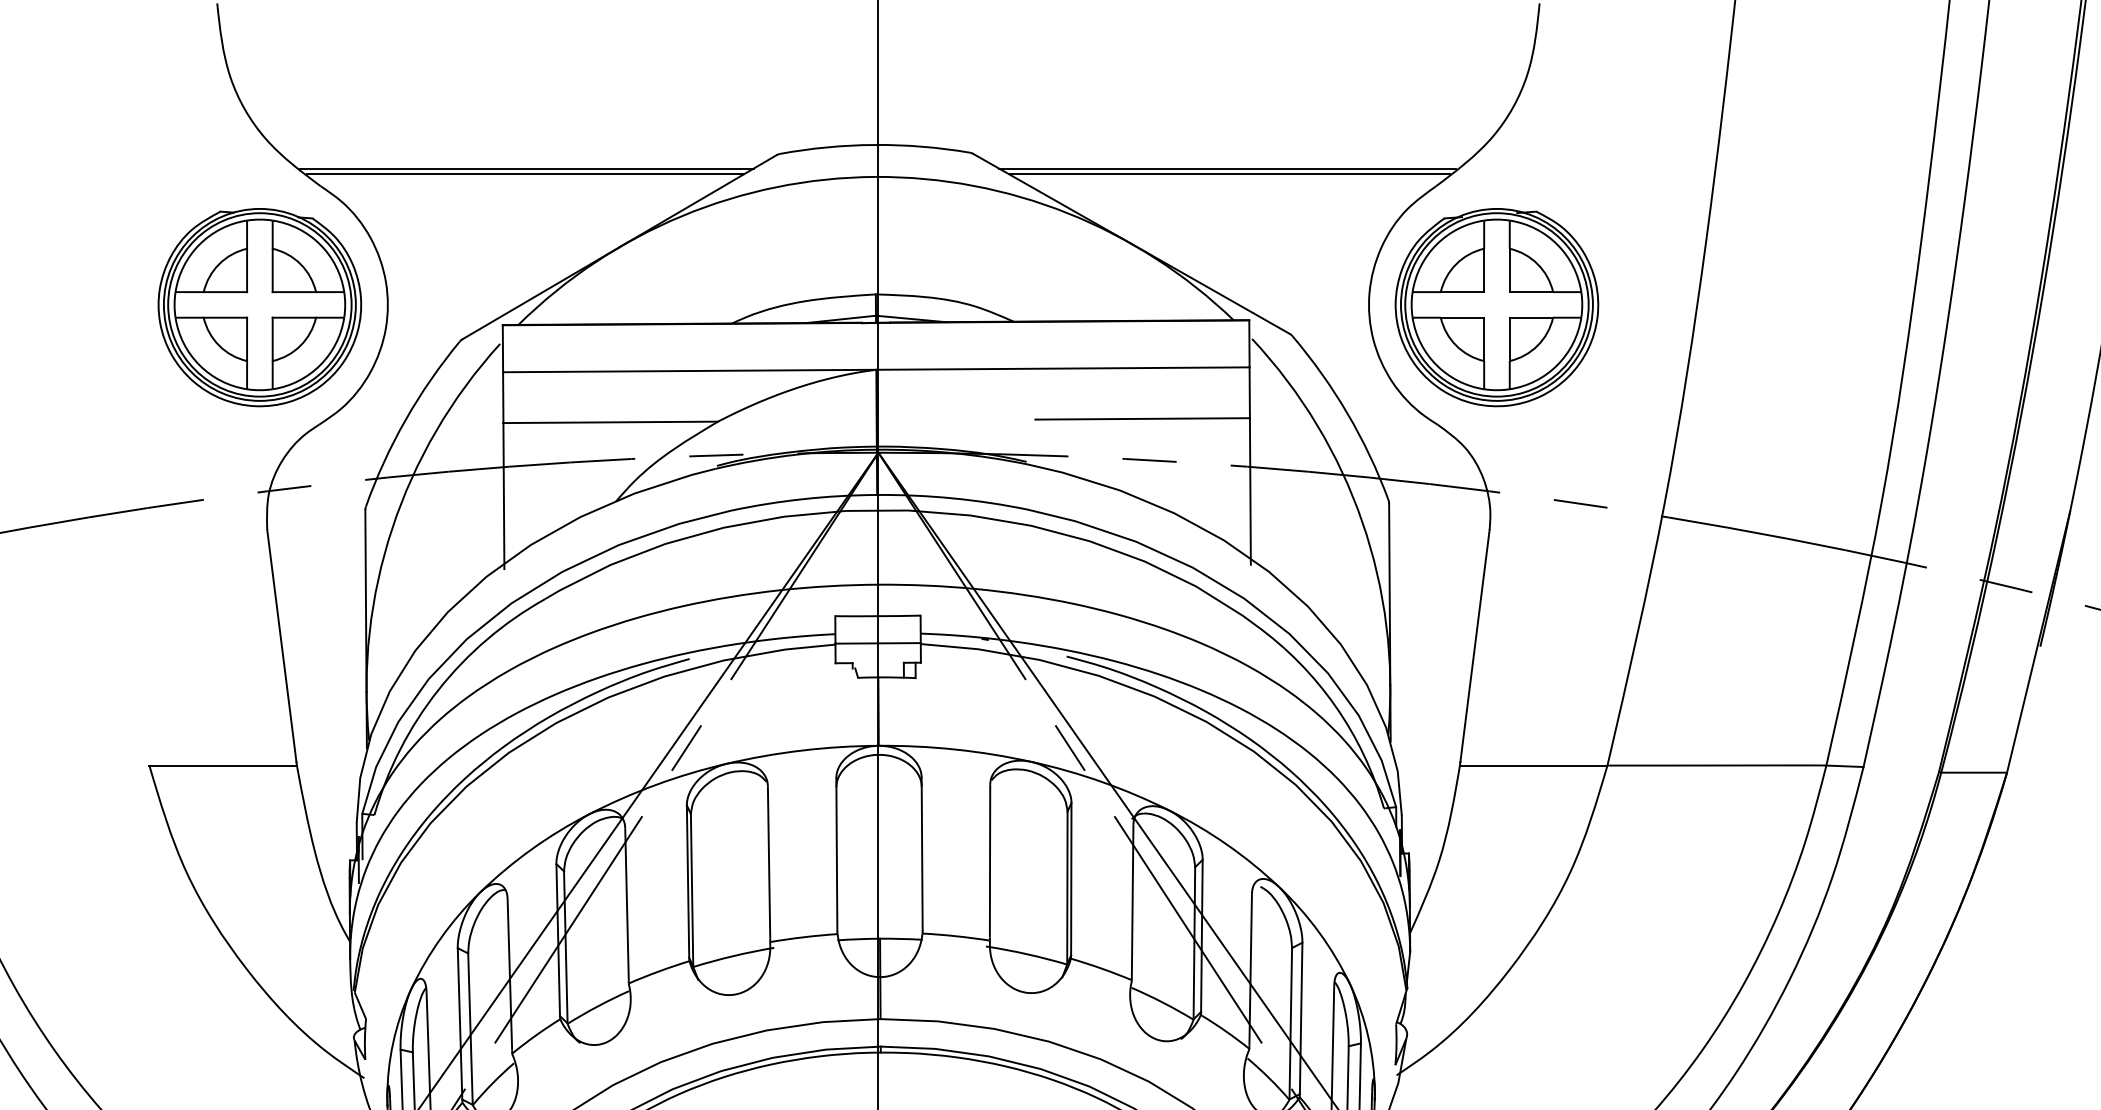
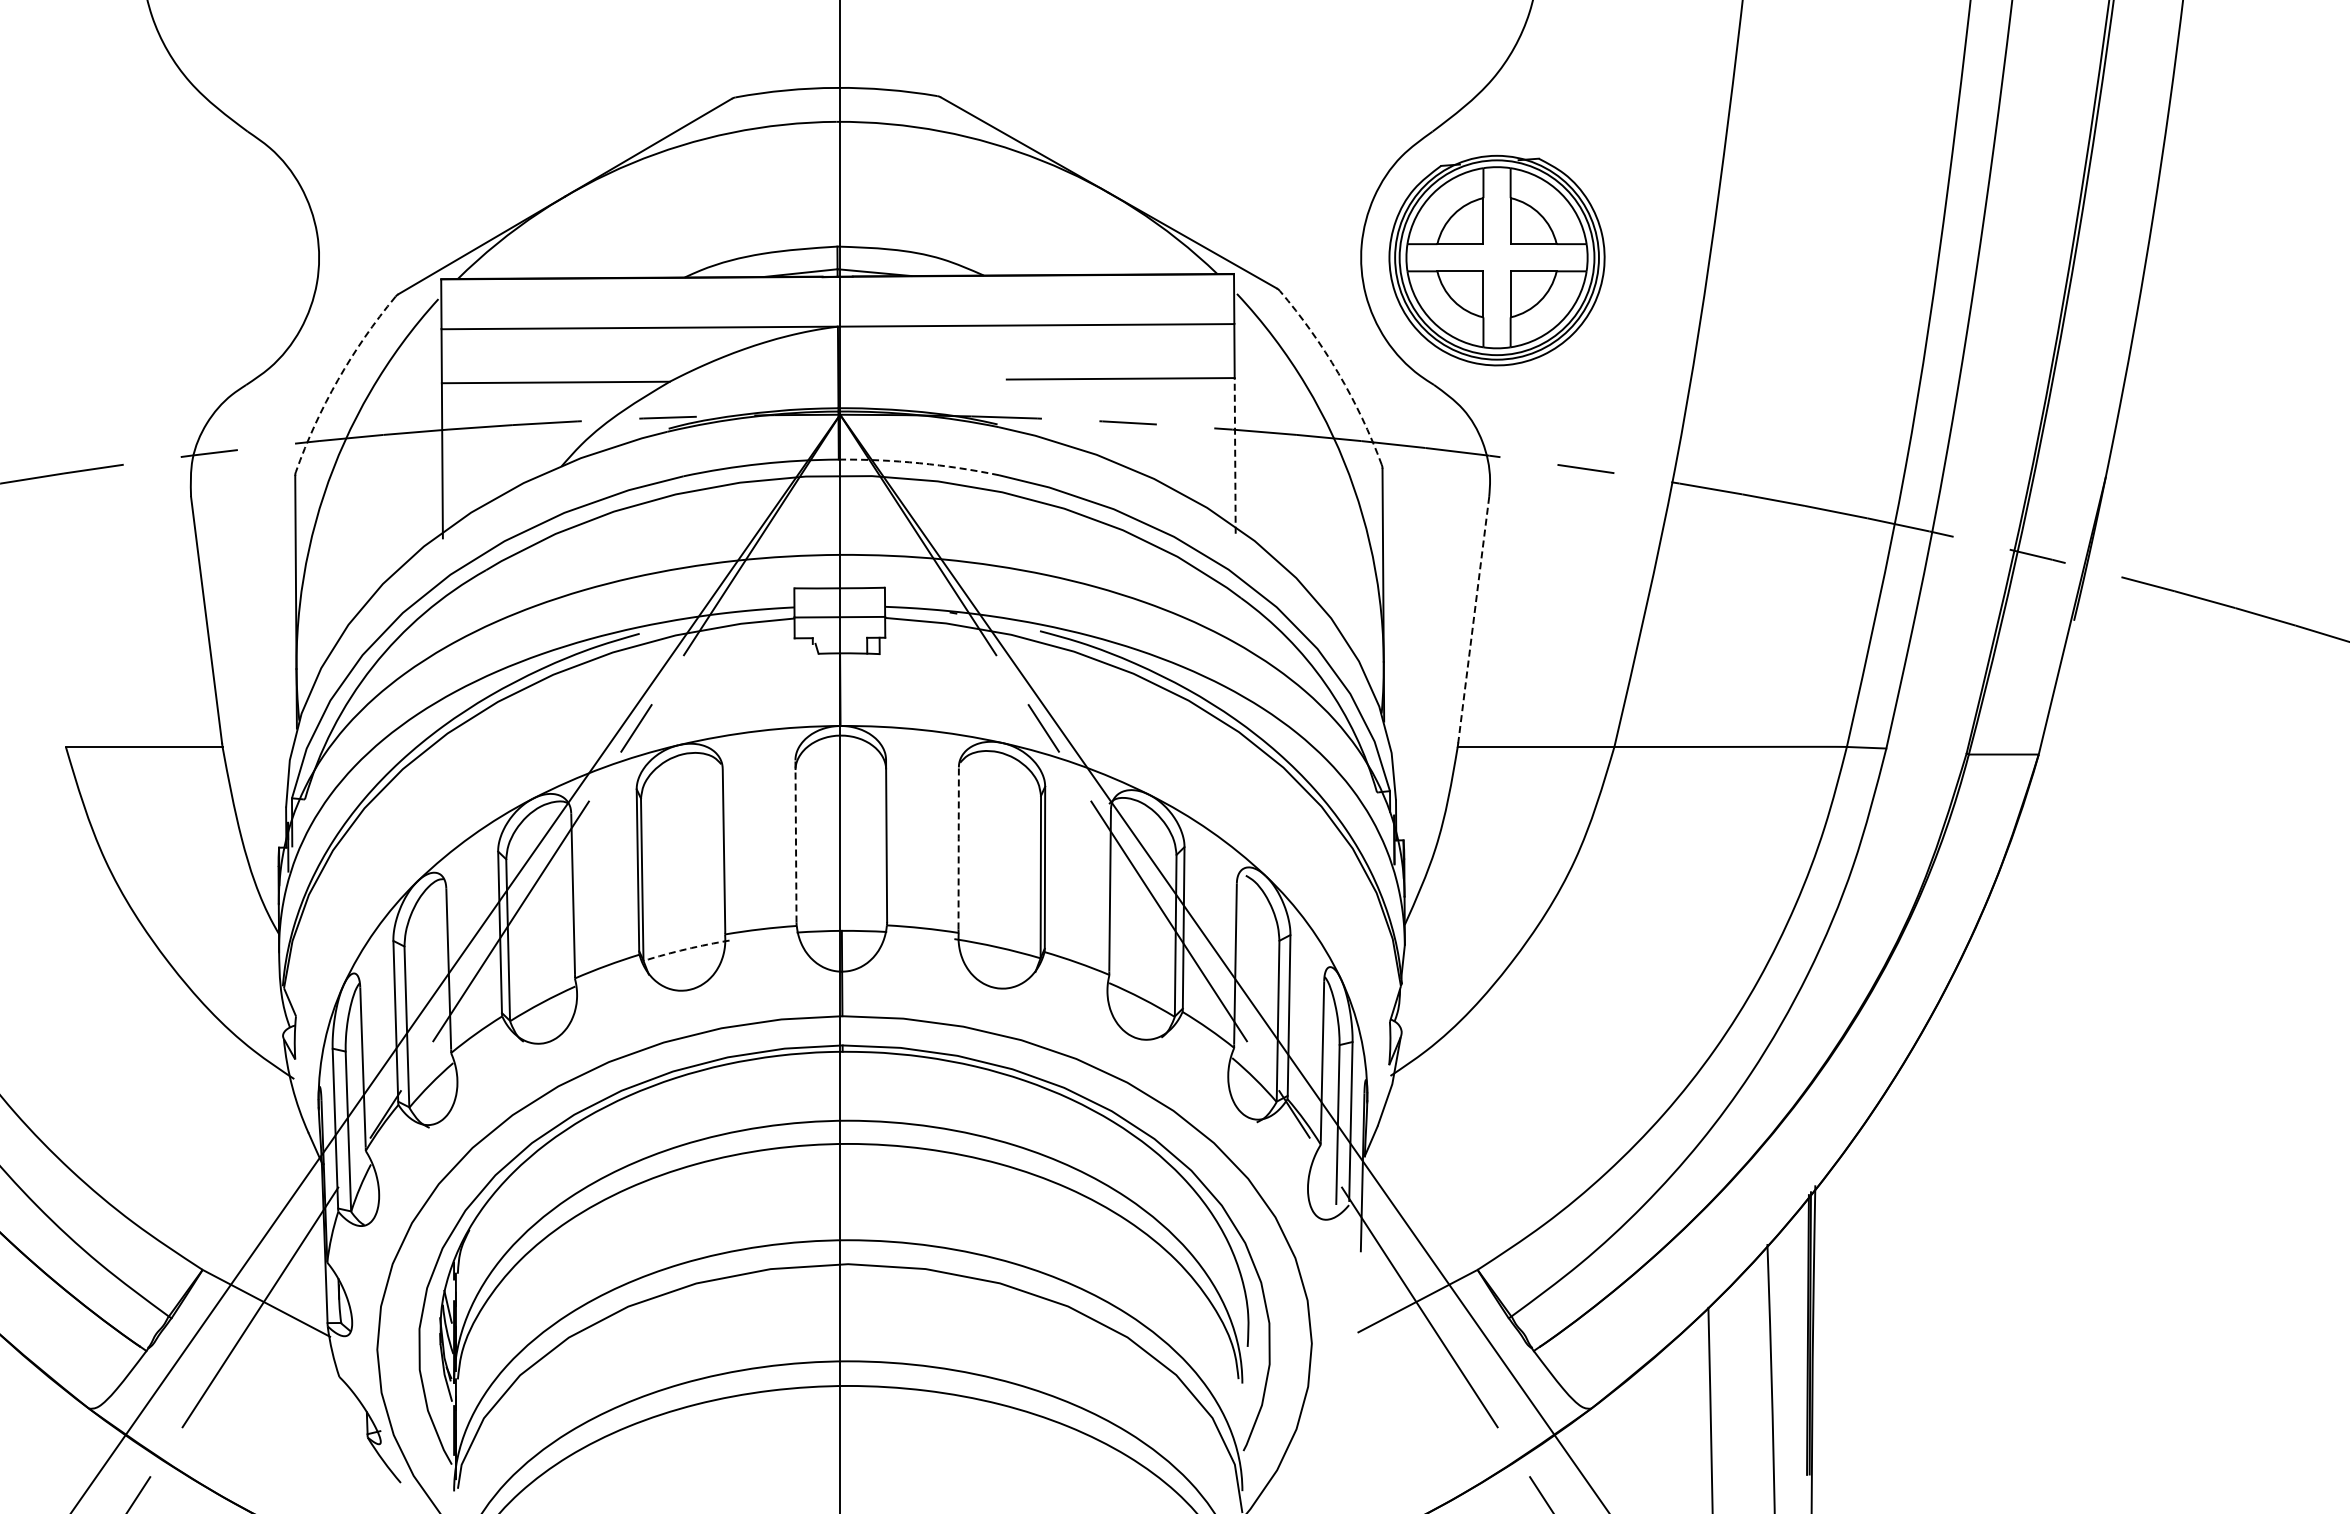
line: (526, 168) -> (466, 112), removed
line: (1227, 168) -> (1210, 112), removed
line: (524, 173) -> (464, 118), removed
line: (1229, 173) -> (1212, 118), removed
part: (259, 307) -> (182, 260), removed
arc: (1347, 413) -> (1338, 373), solid -> dashed
arc: (406, 419) -> (338, 379), solid -> dashed
line: (1250, 491) -> (1235, 455), solid -> dashed
arc: (953, 498) -> (919, 463), solid -> dashed
line: (1474, 646) -> (1473, 620), solid -> dashed
line: (836, 853) -> (795, 840), solid -> dashed
line: (989, 860) -> (958, 847), solid -> dashed
arc: (733, 956) -> (686, 949), solid -> dashed

